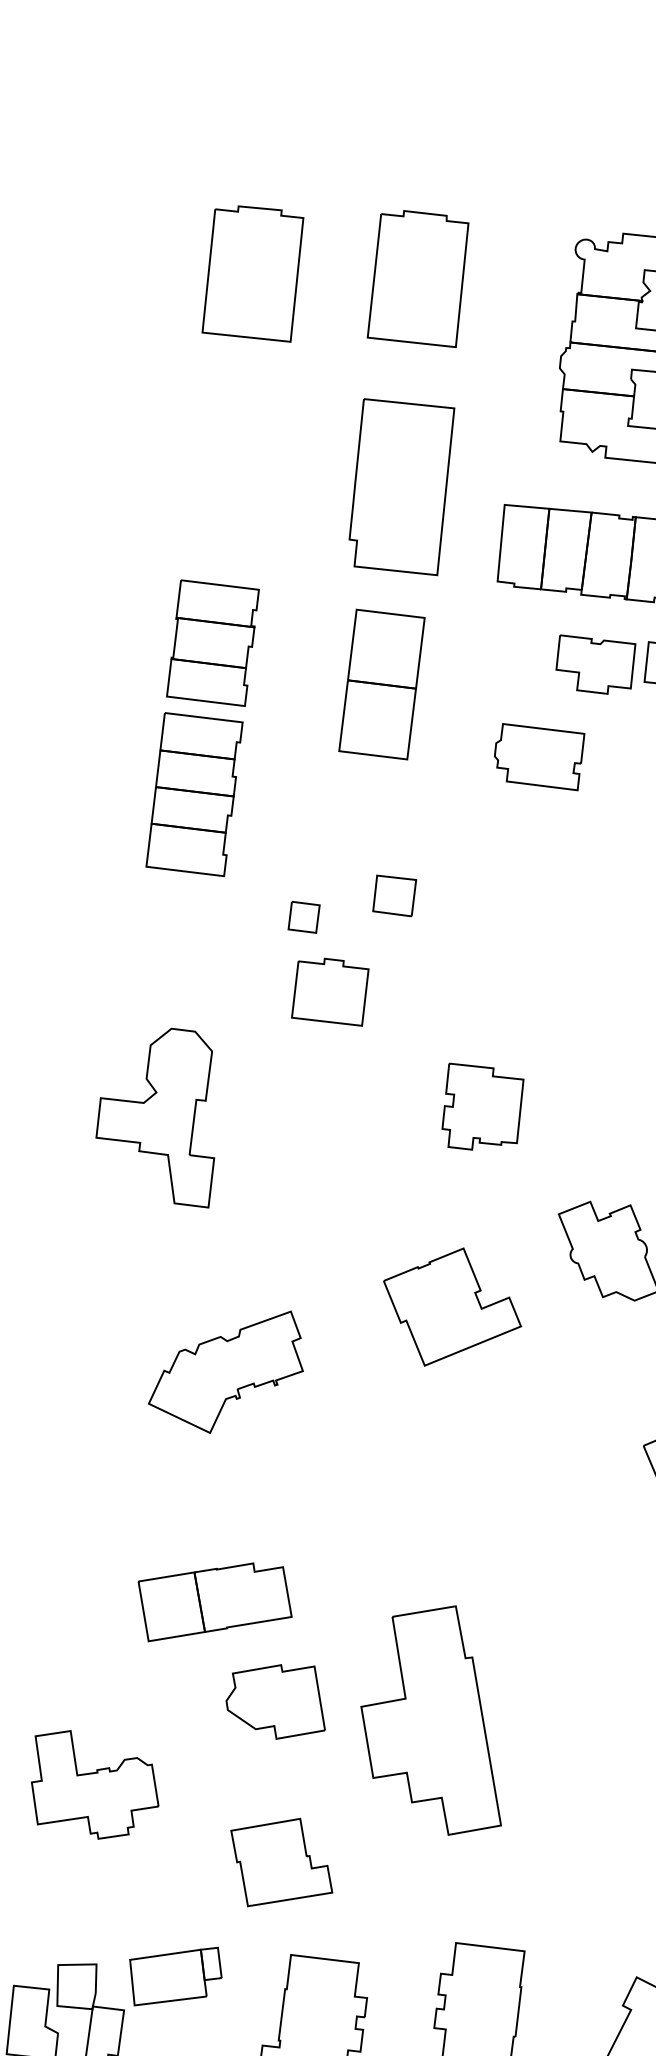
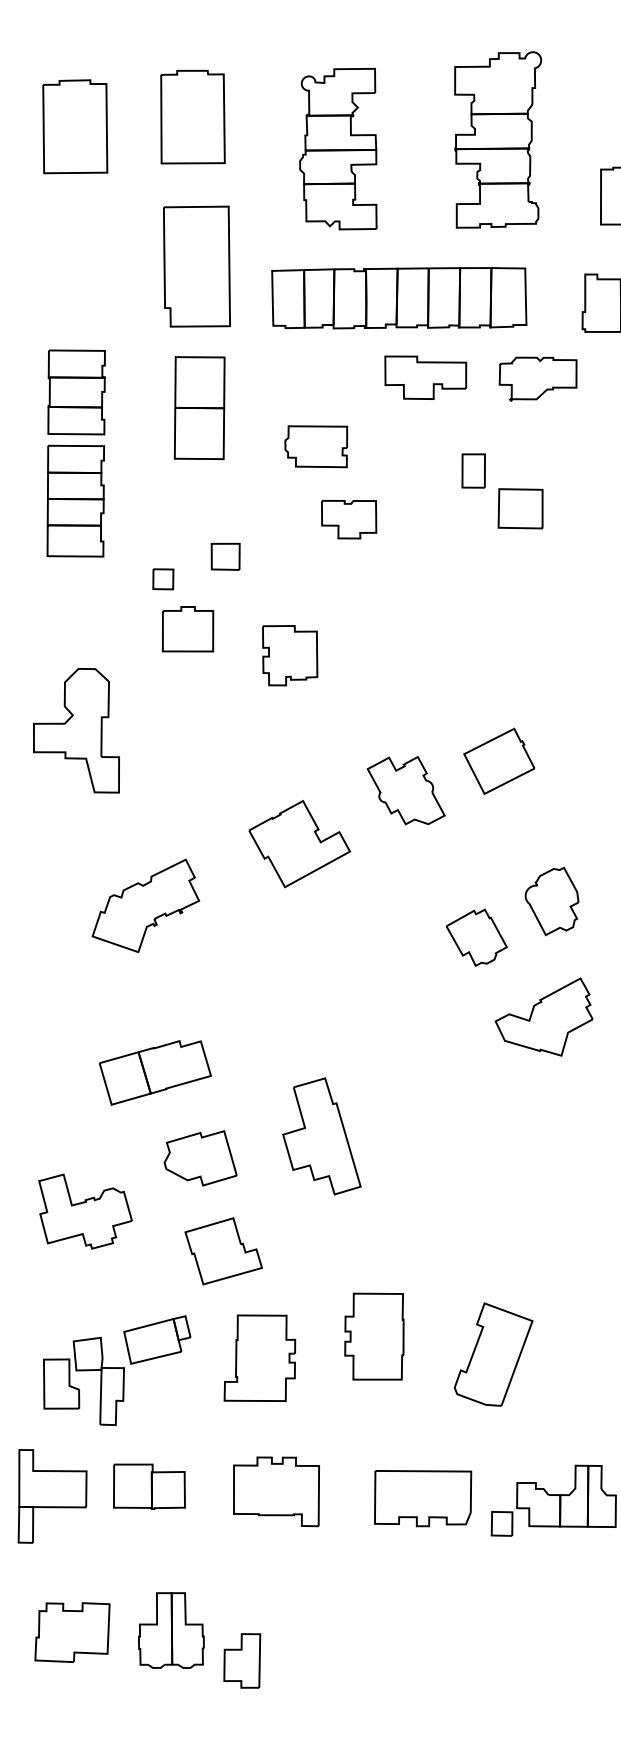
part: (595, 665) -> (349, 519), moved
part: (482, 1108) -> (290, 655), moved
part: (277, 1700) -> (200, 1158), moved
part: (436, 1718) -> (321, 1136), size x0.71

